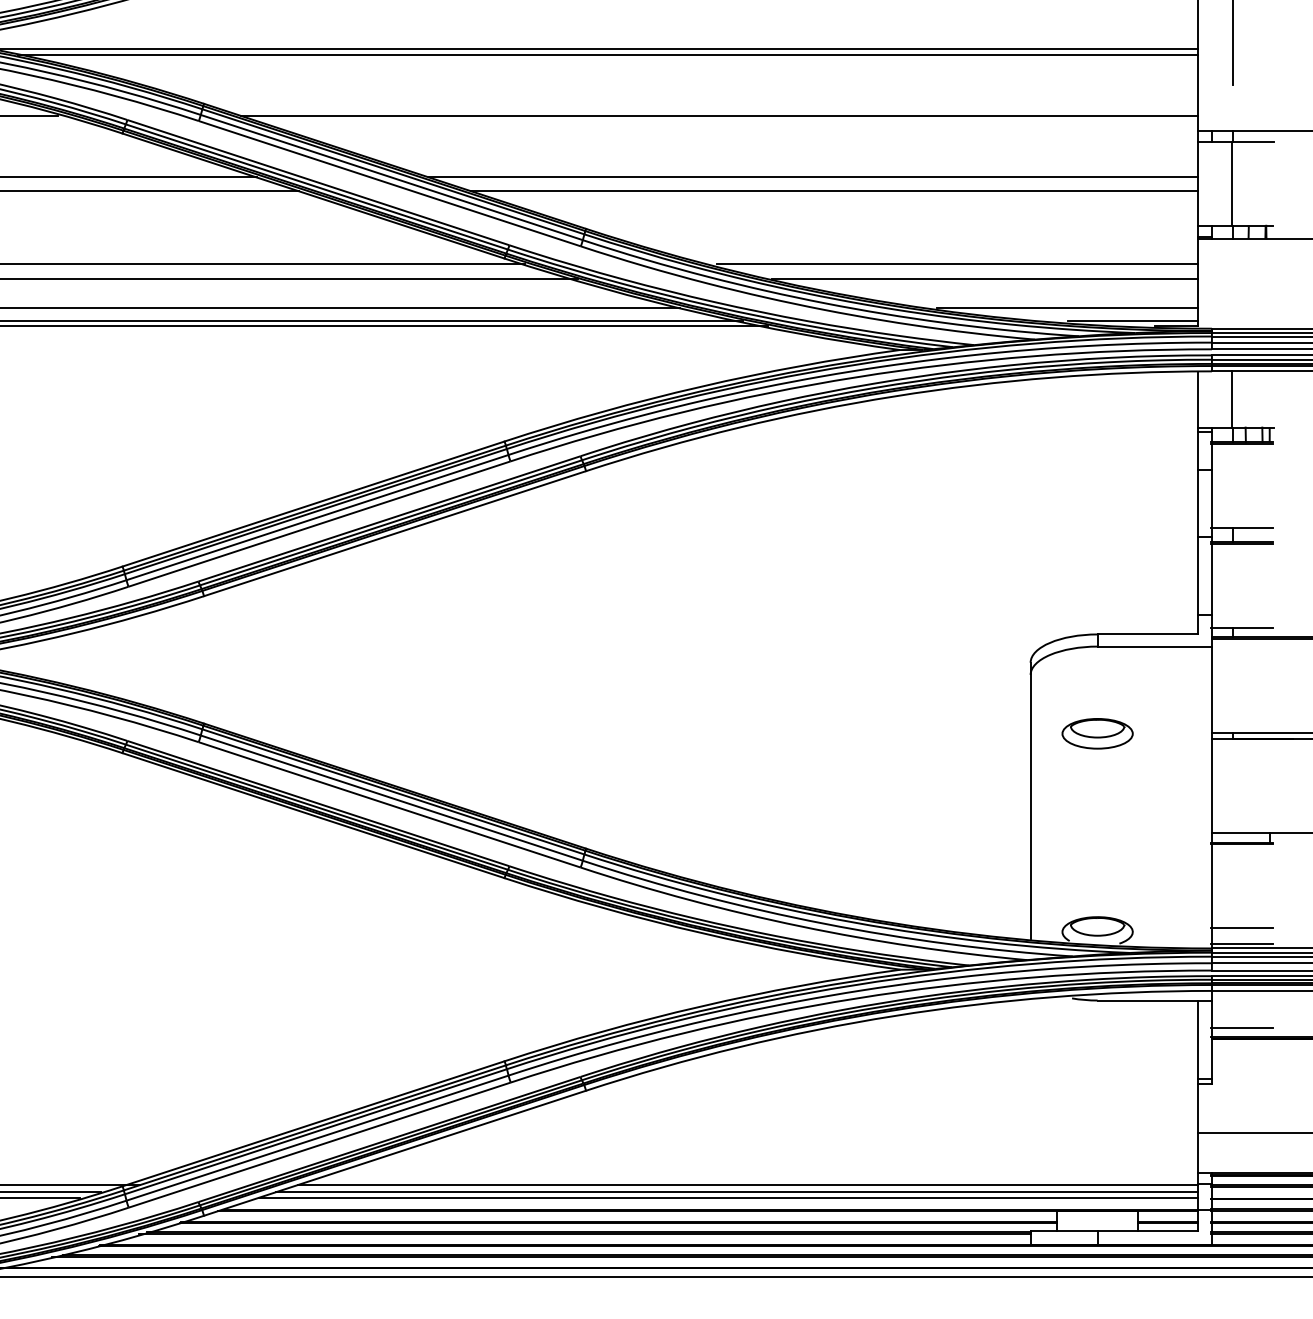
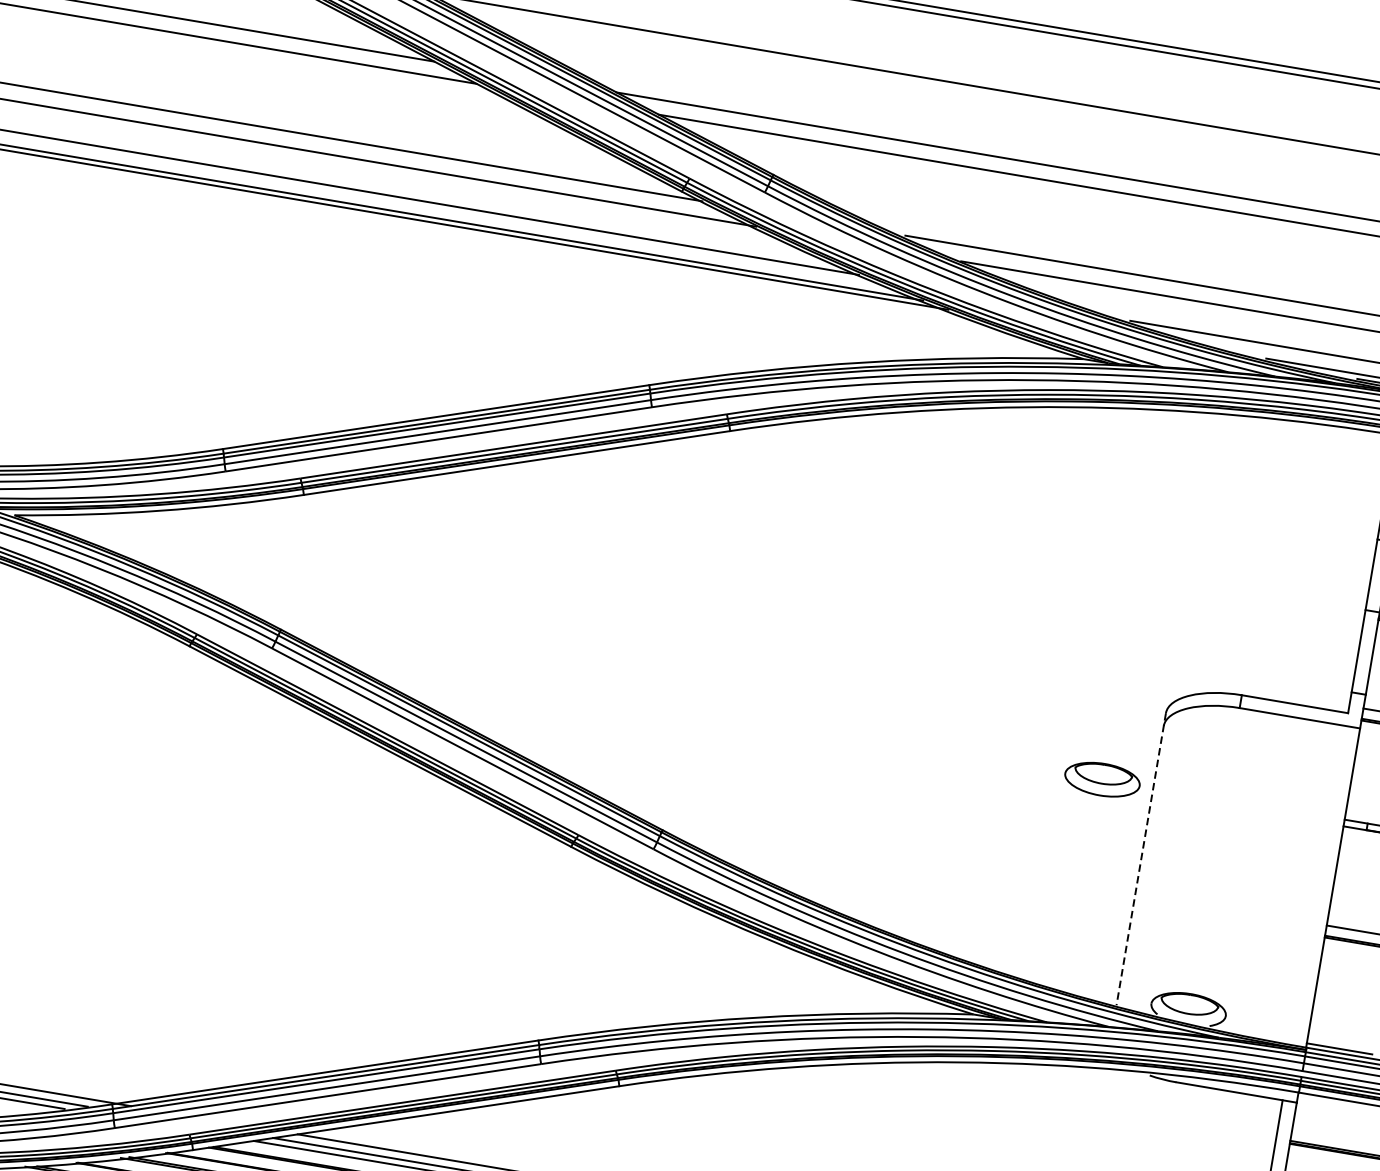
part: (1097, 733) -> (1102, 779), moved
line: (1030, 801) -> (1141, 859), solid -> dashed
line: (1242, 928) -> (1342, 1032), removed
line: (1242, 1028) -> (1324, 1137), removed

